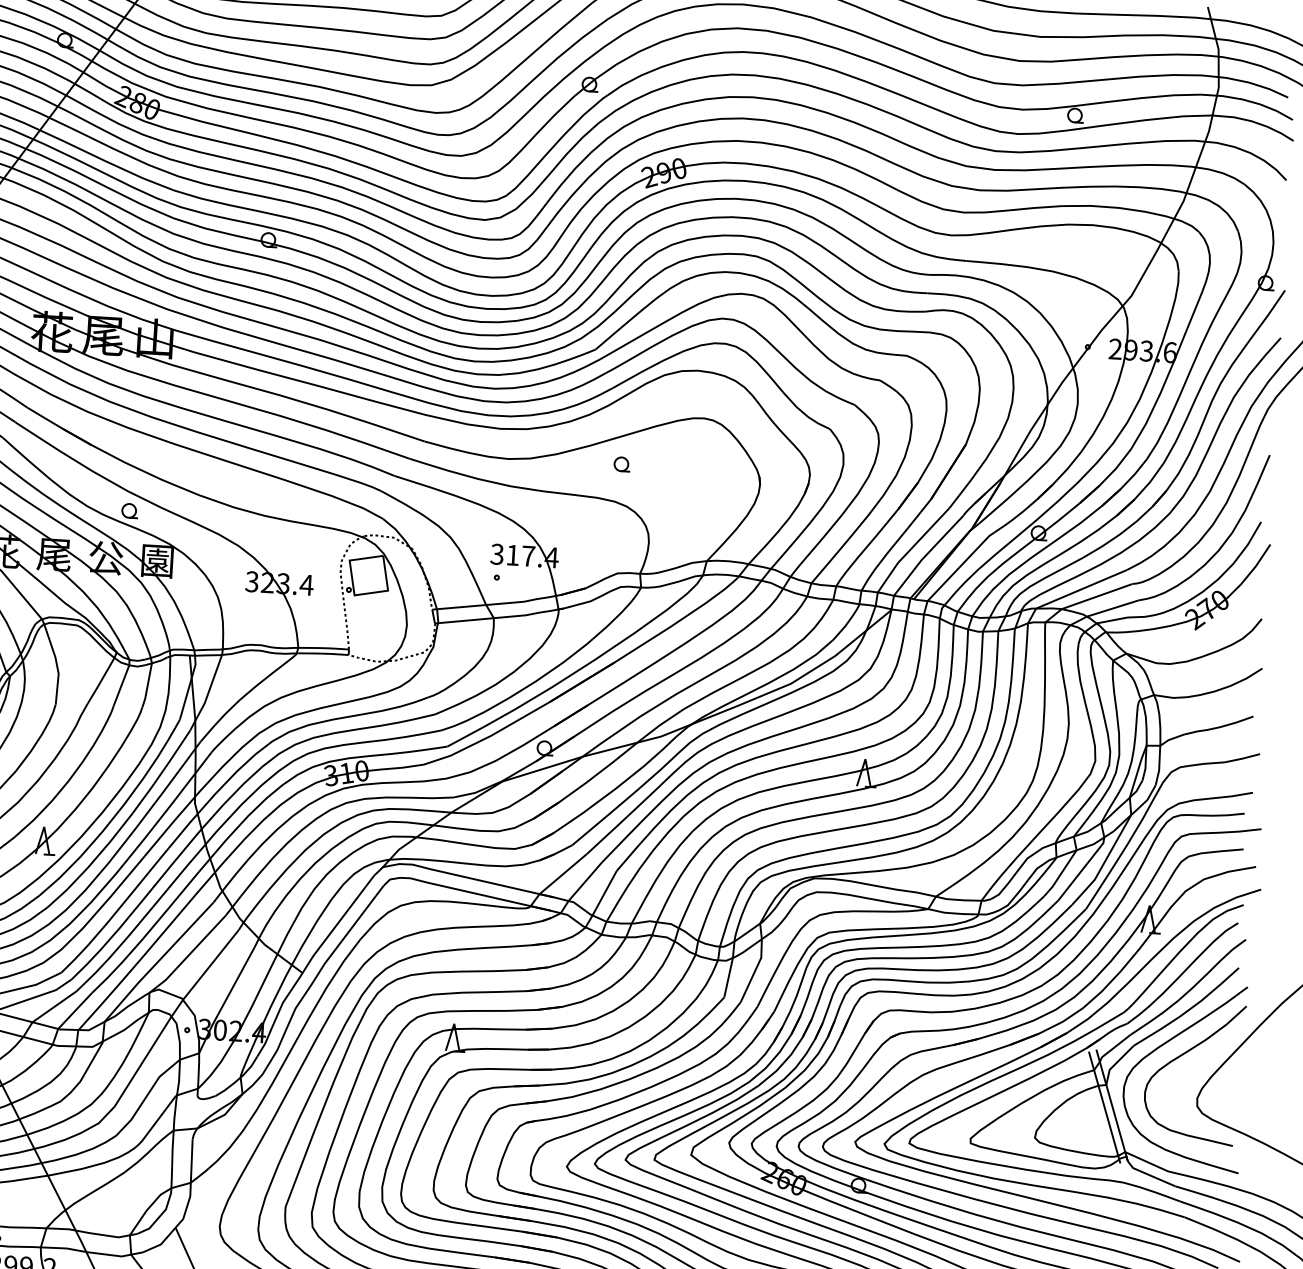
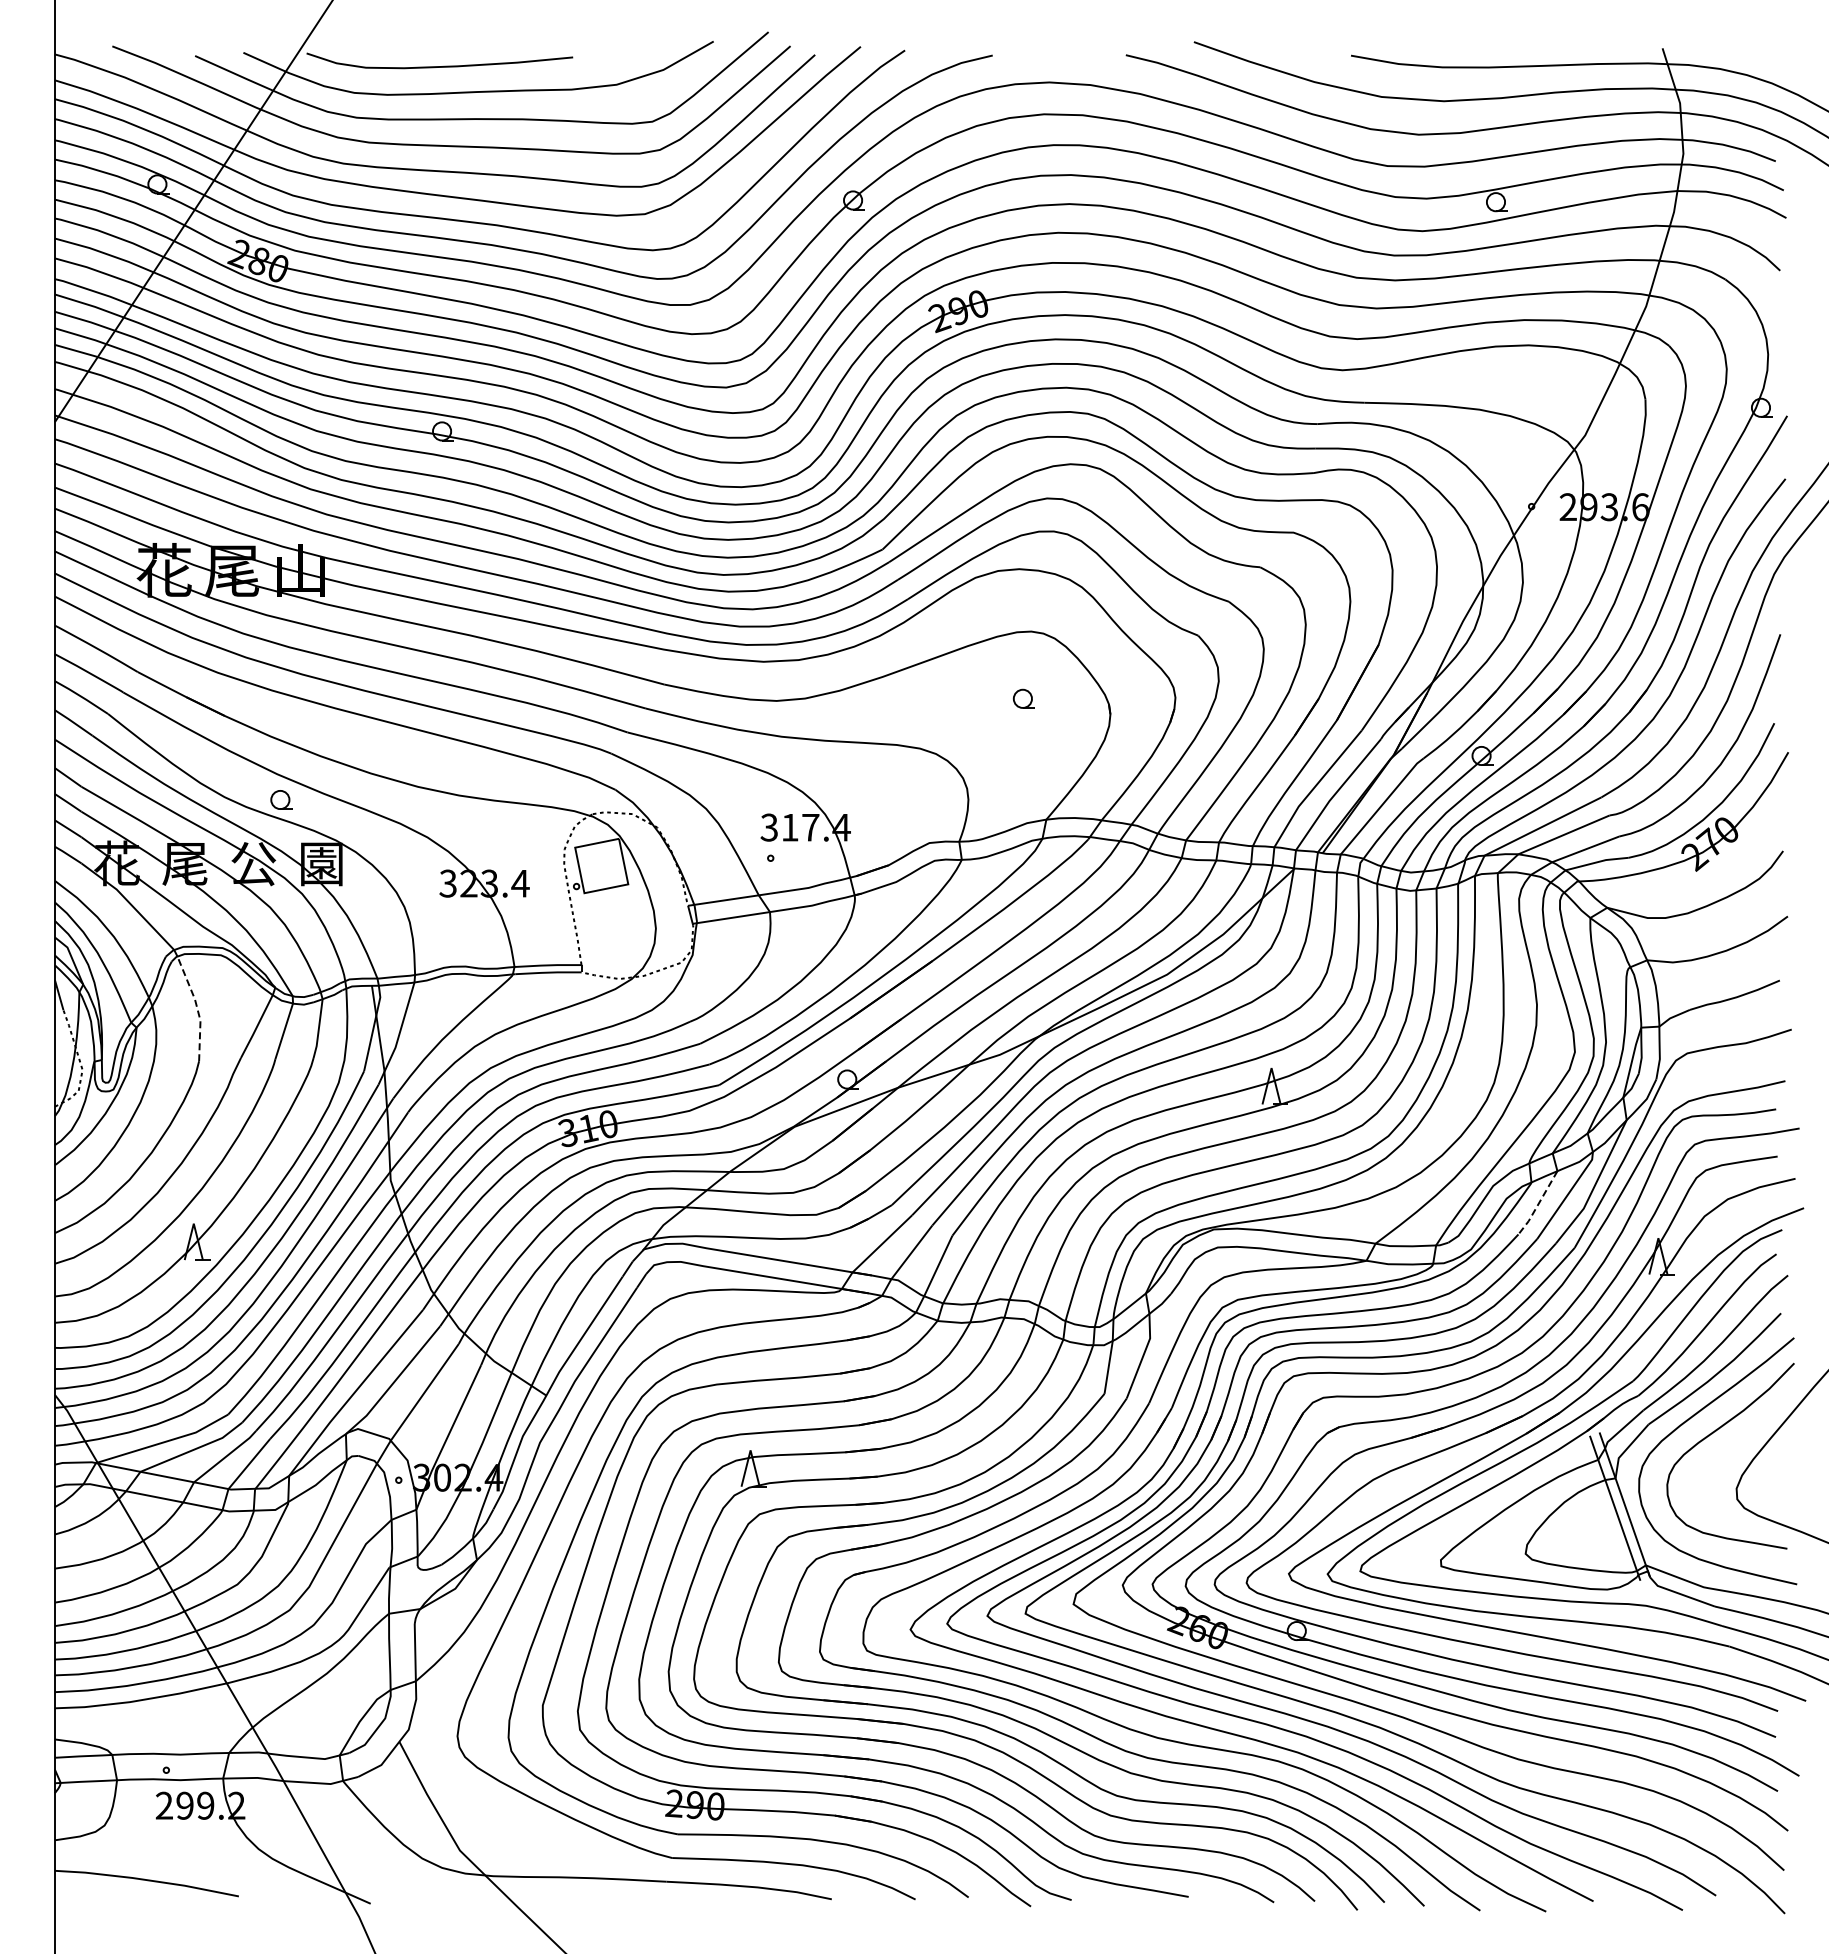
part: (621, 464) -> (1023, 698), moved
line: (56, 663) -> (196, 1006), solid -> dashed
line: (1060, 873) -> (1538, 1203), solid -> dashed

